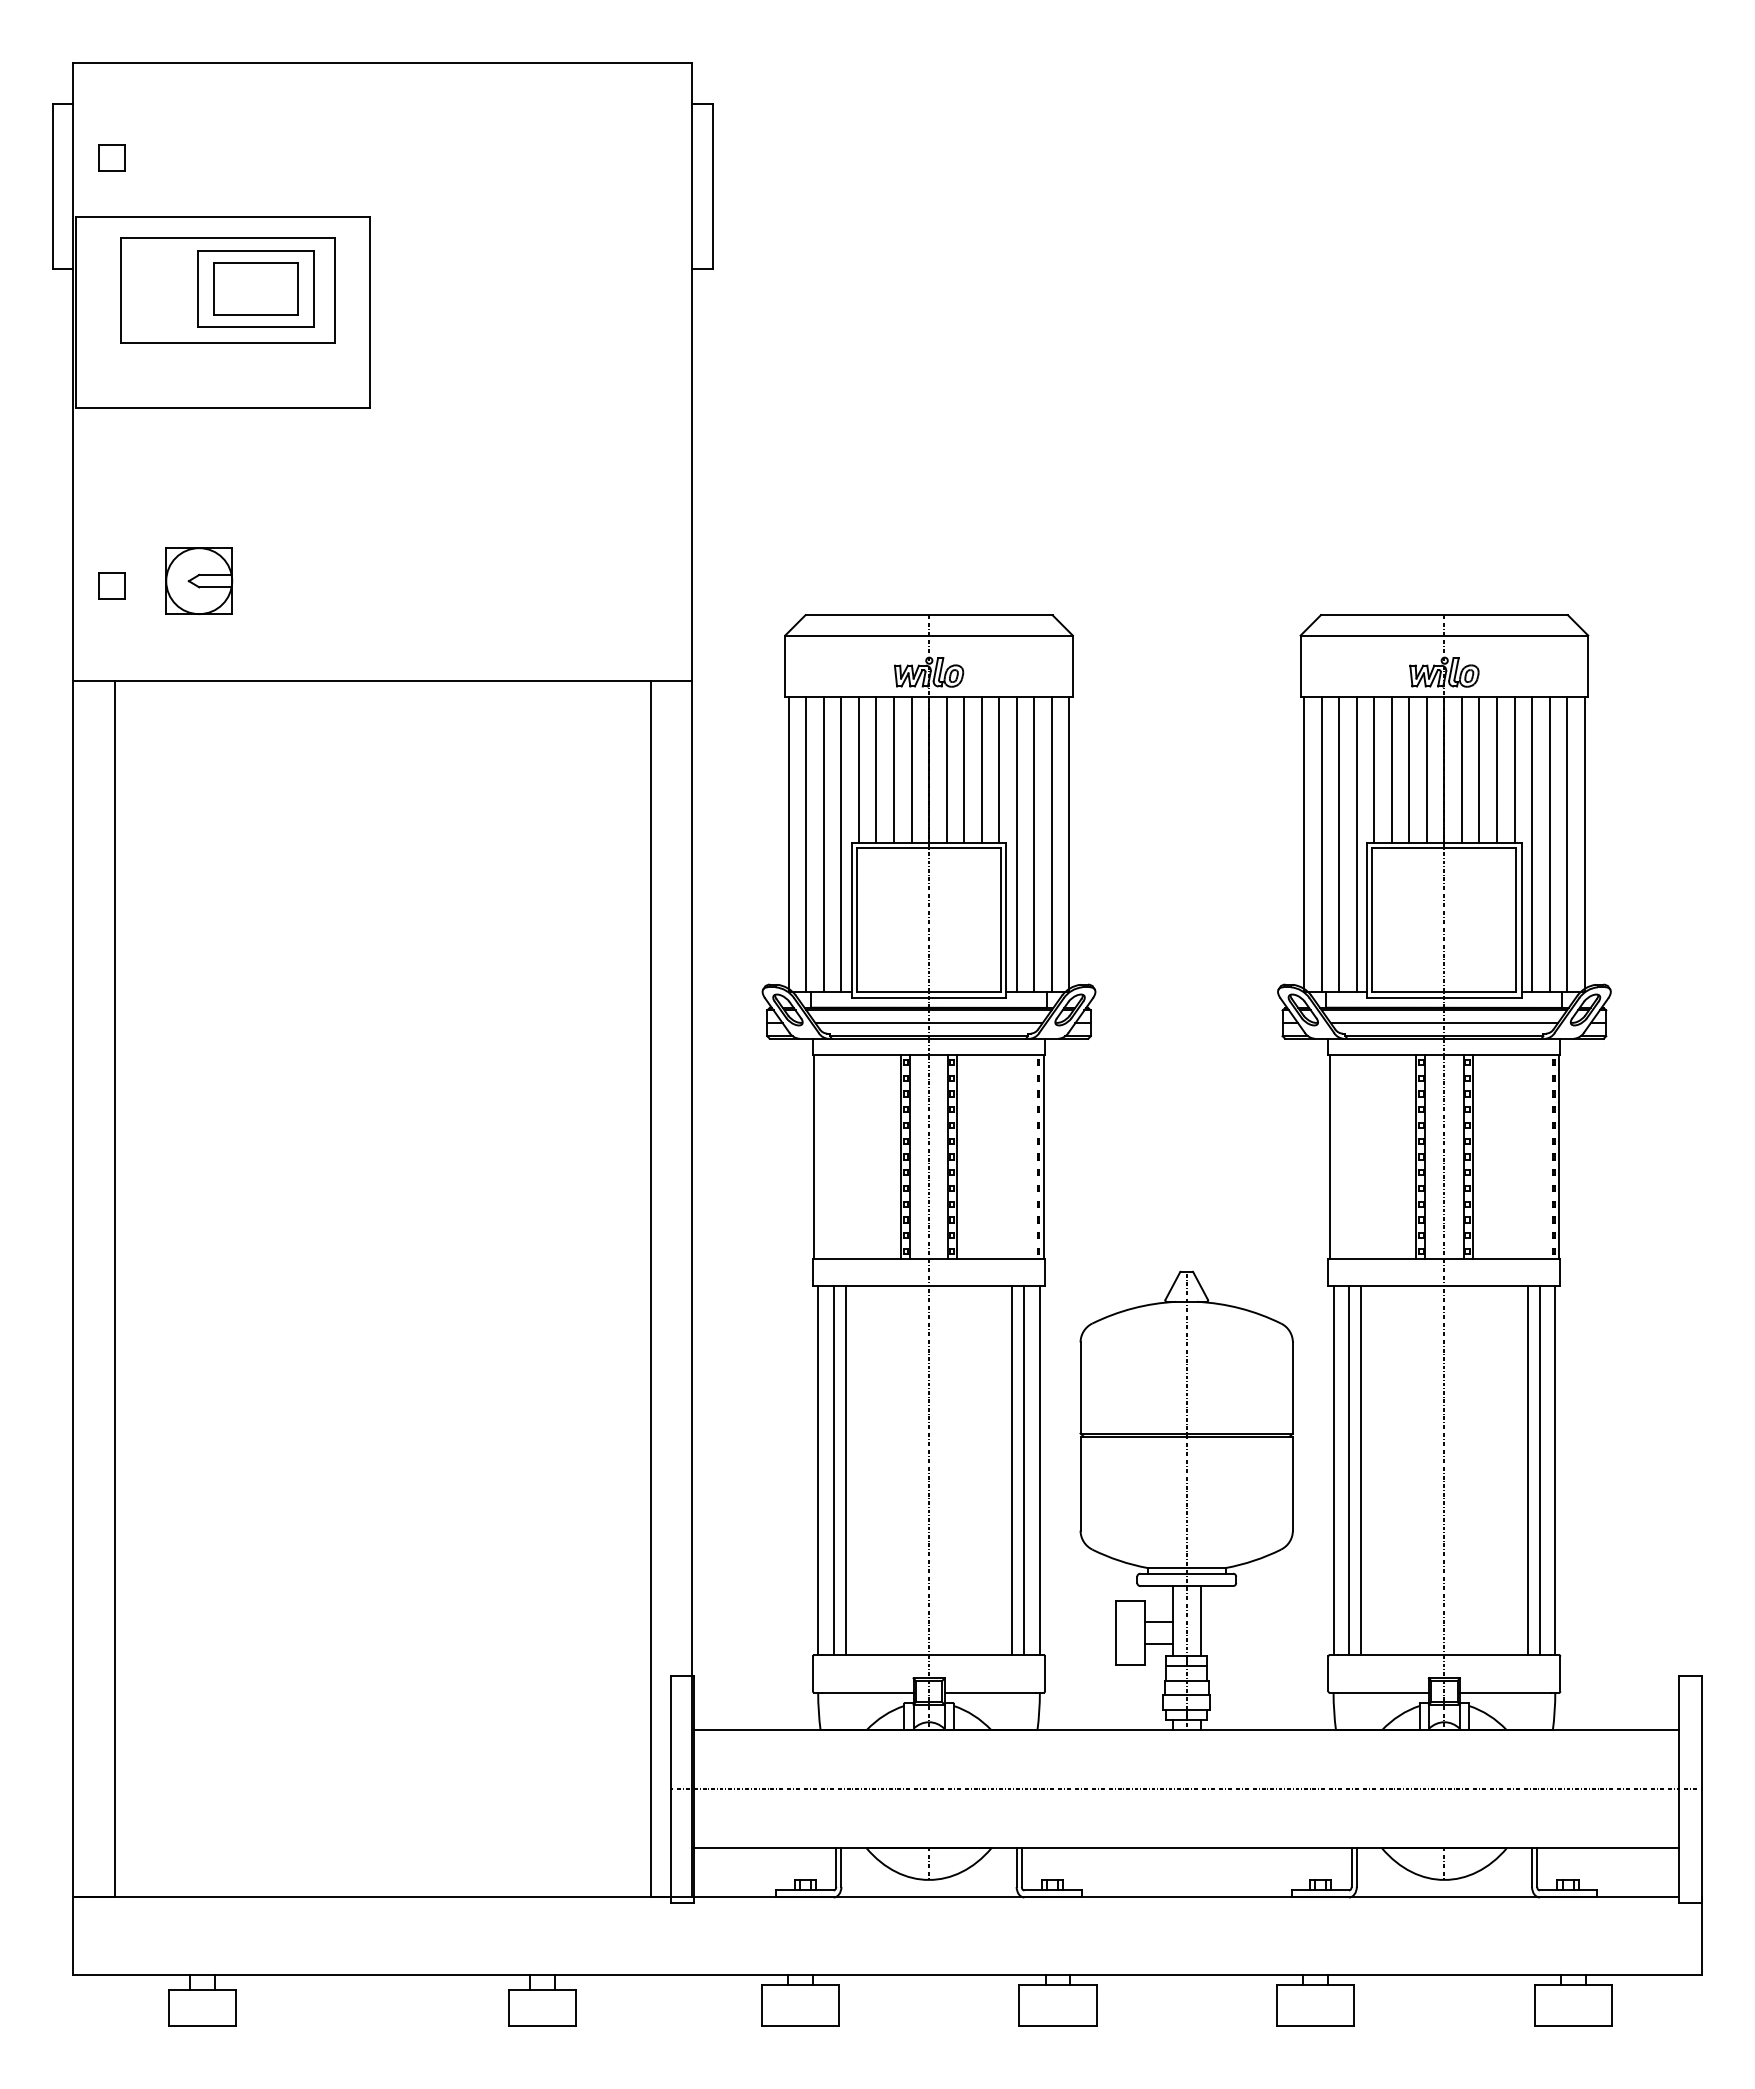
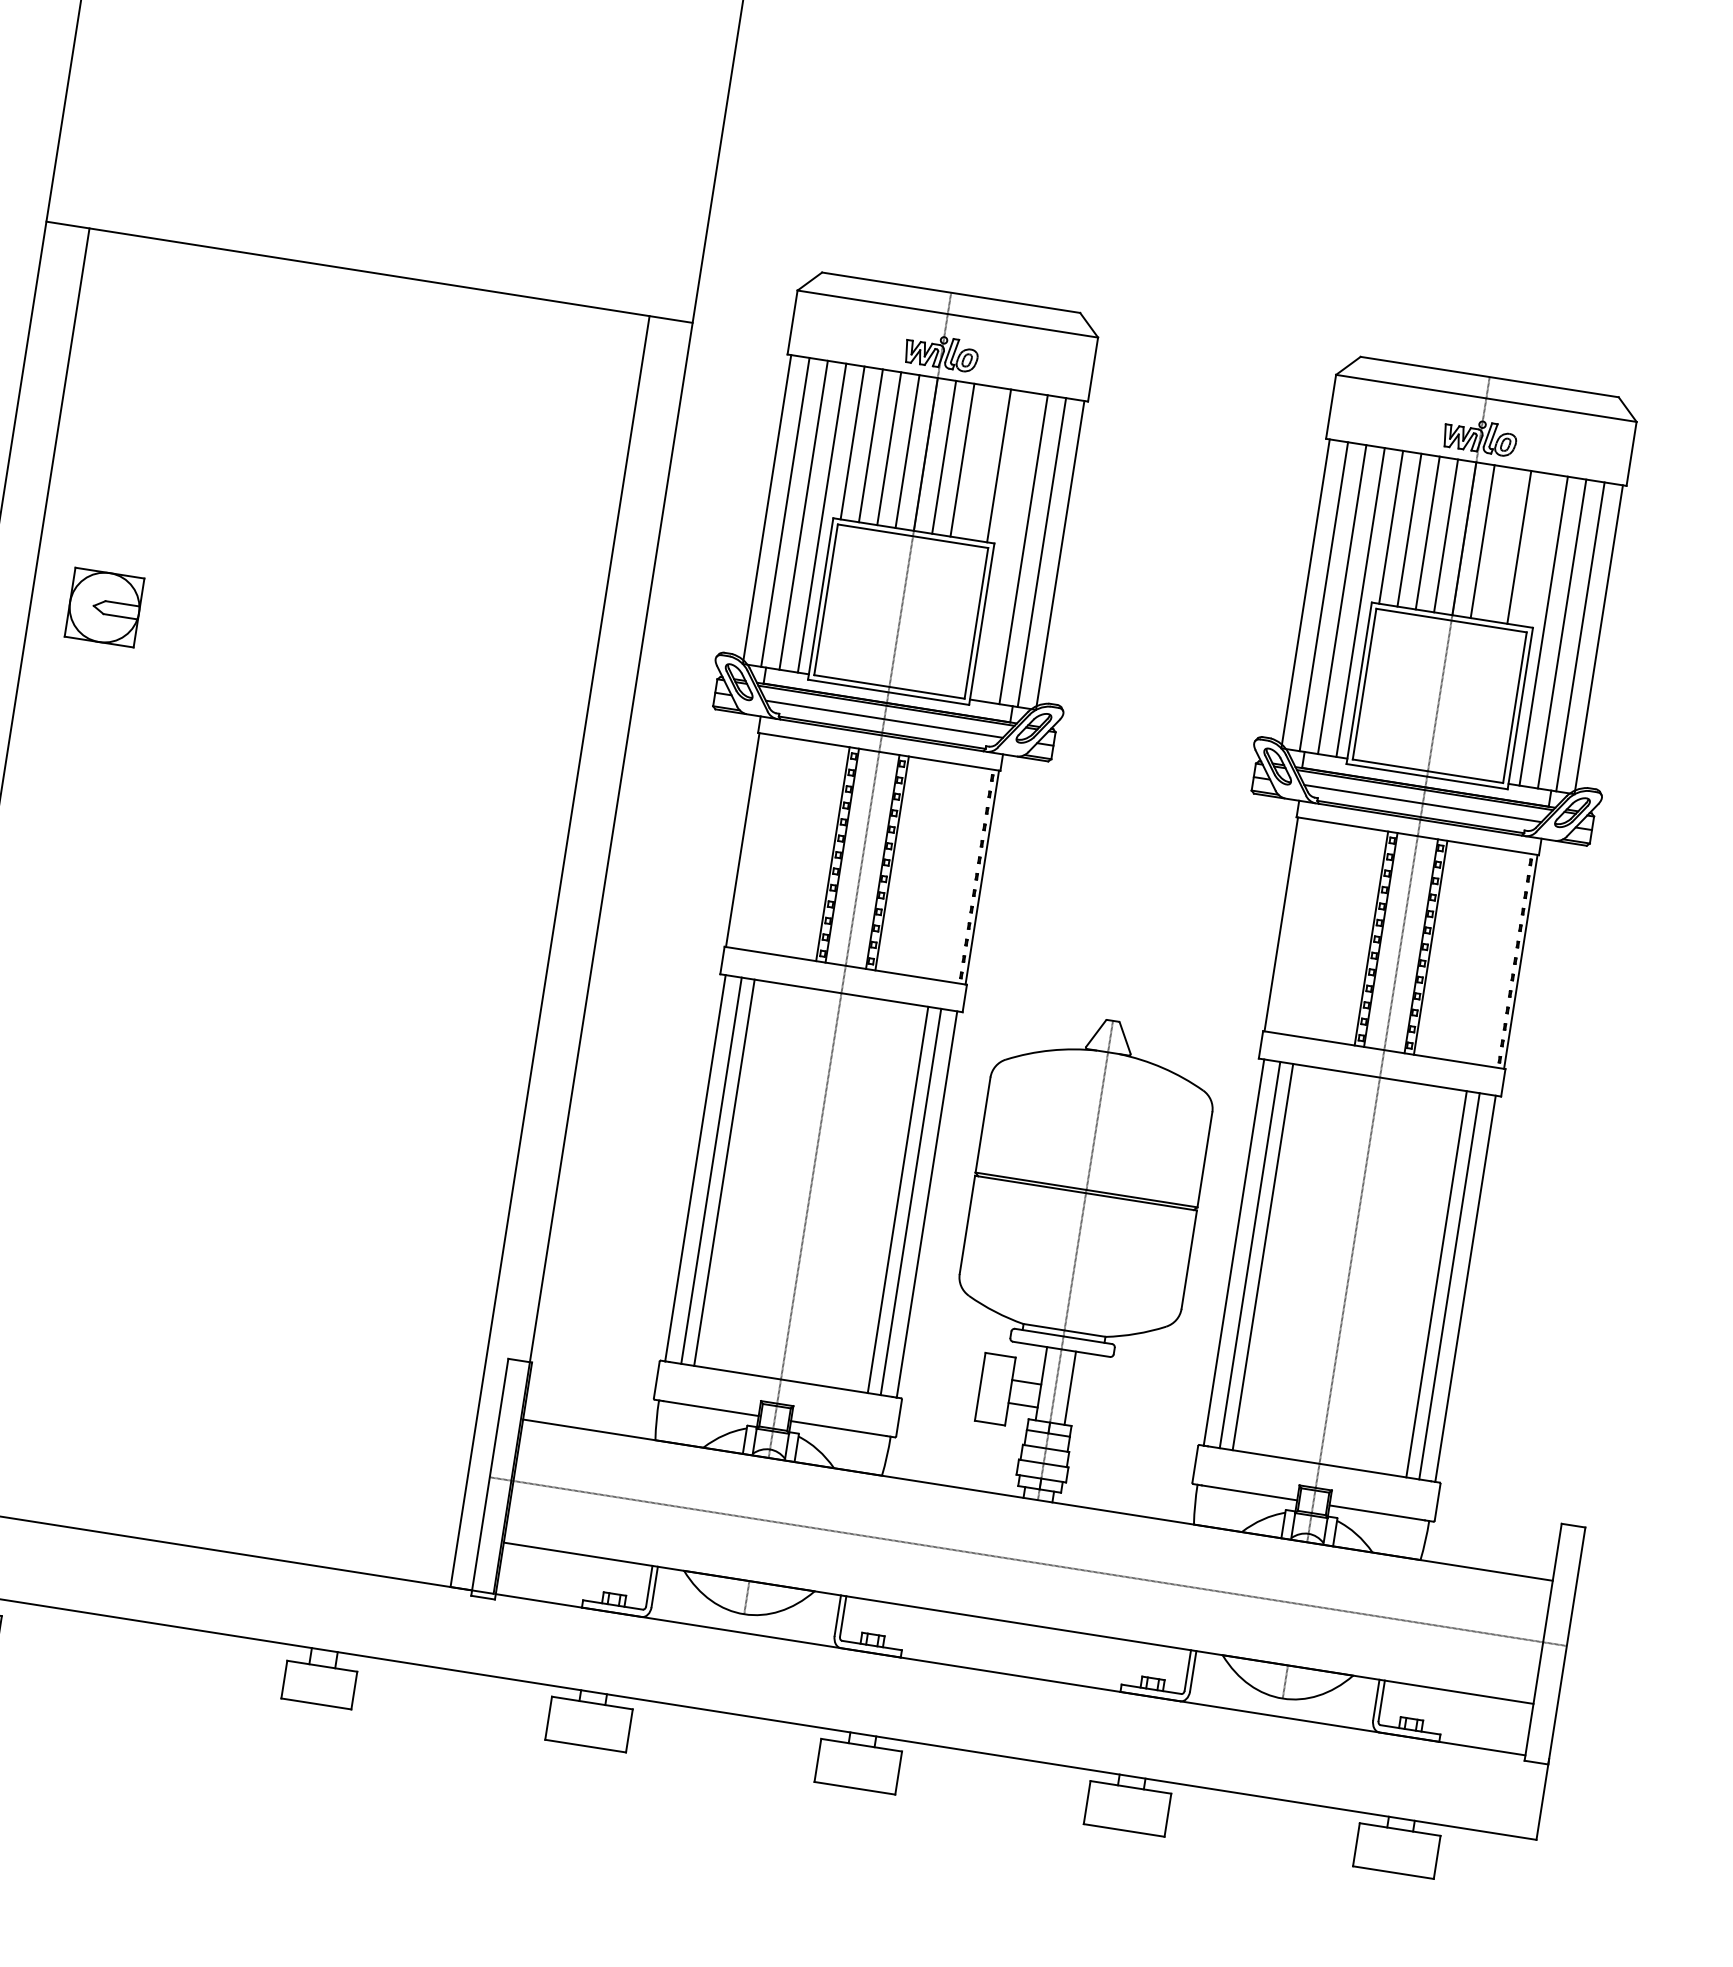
part: (199, 580) -> (104, 606), moved
part: (111, 585) -> (101, 127), removed
line: (981, 769) -> (980, 462), removed
line: (1479, 769) -> (1501, 544), removed
line: (1514, 769) -> (1537, 549), removed
line: (1016, 844) -> (1005, 546), removed

